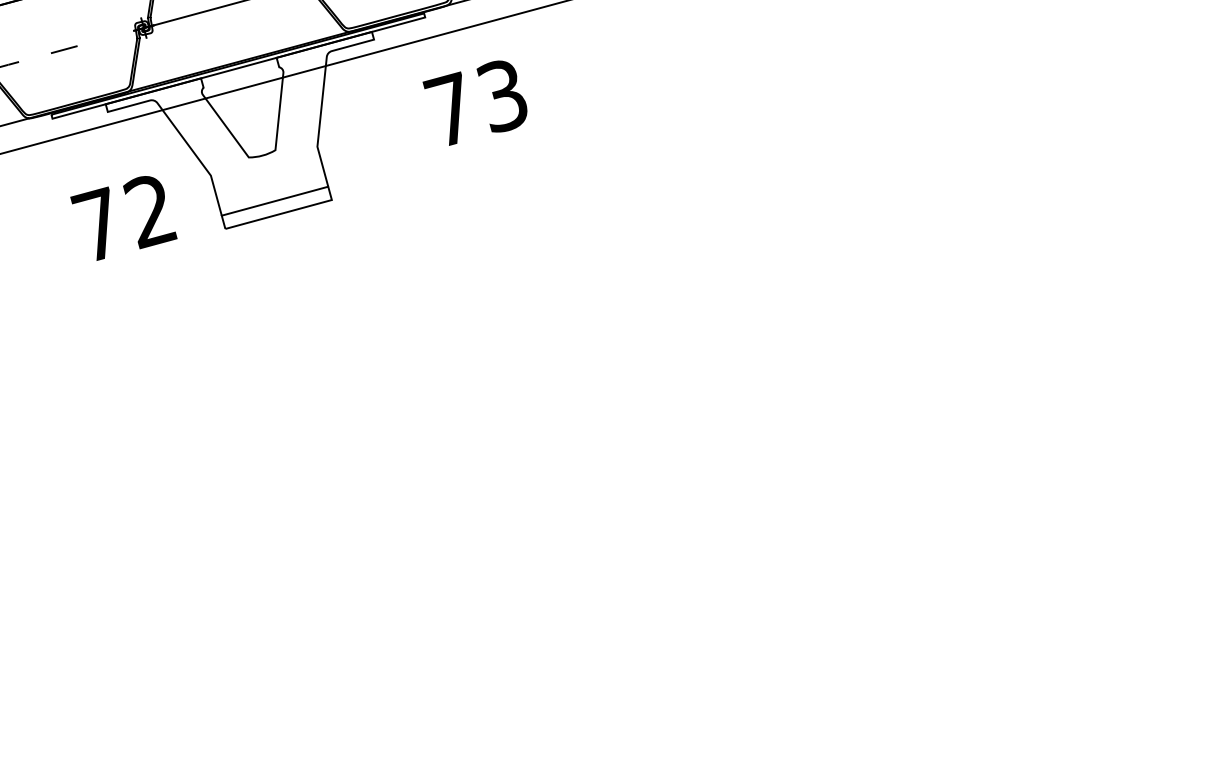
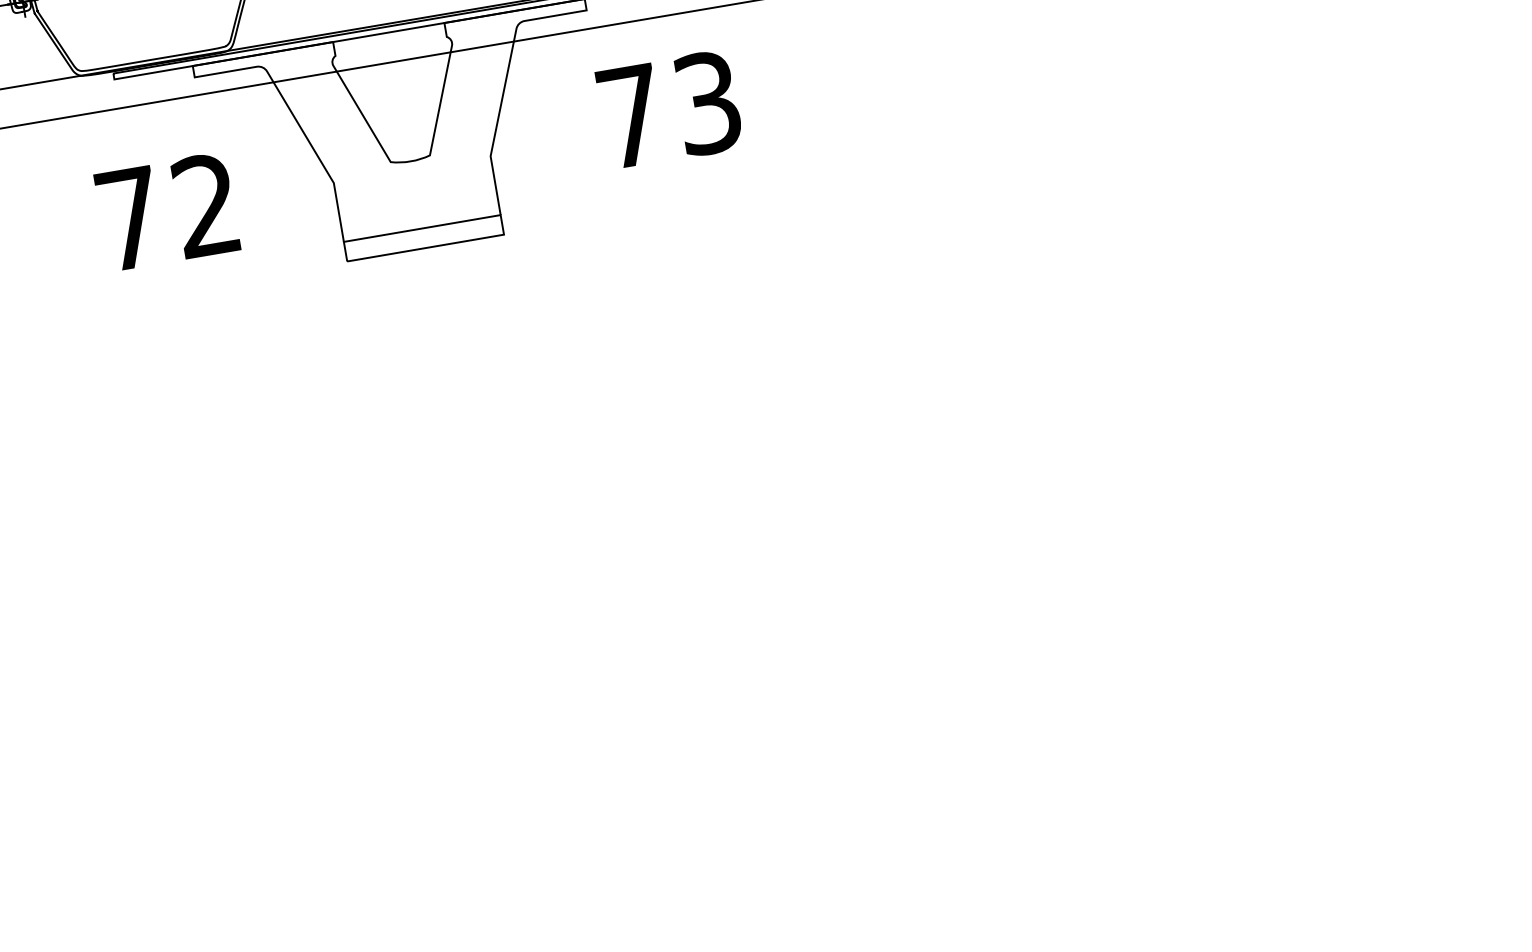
text: (474, 102) -> (666, 109), moved
text: (123, 218) -> (166, 213), moved

